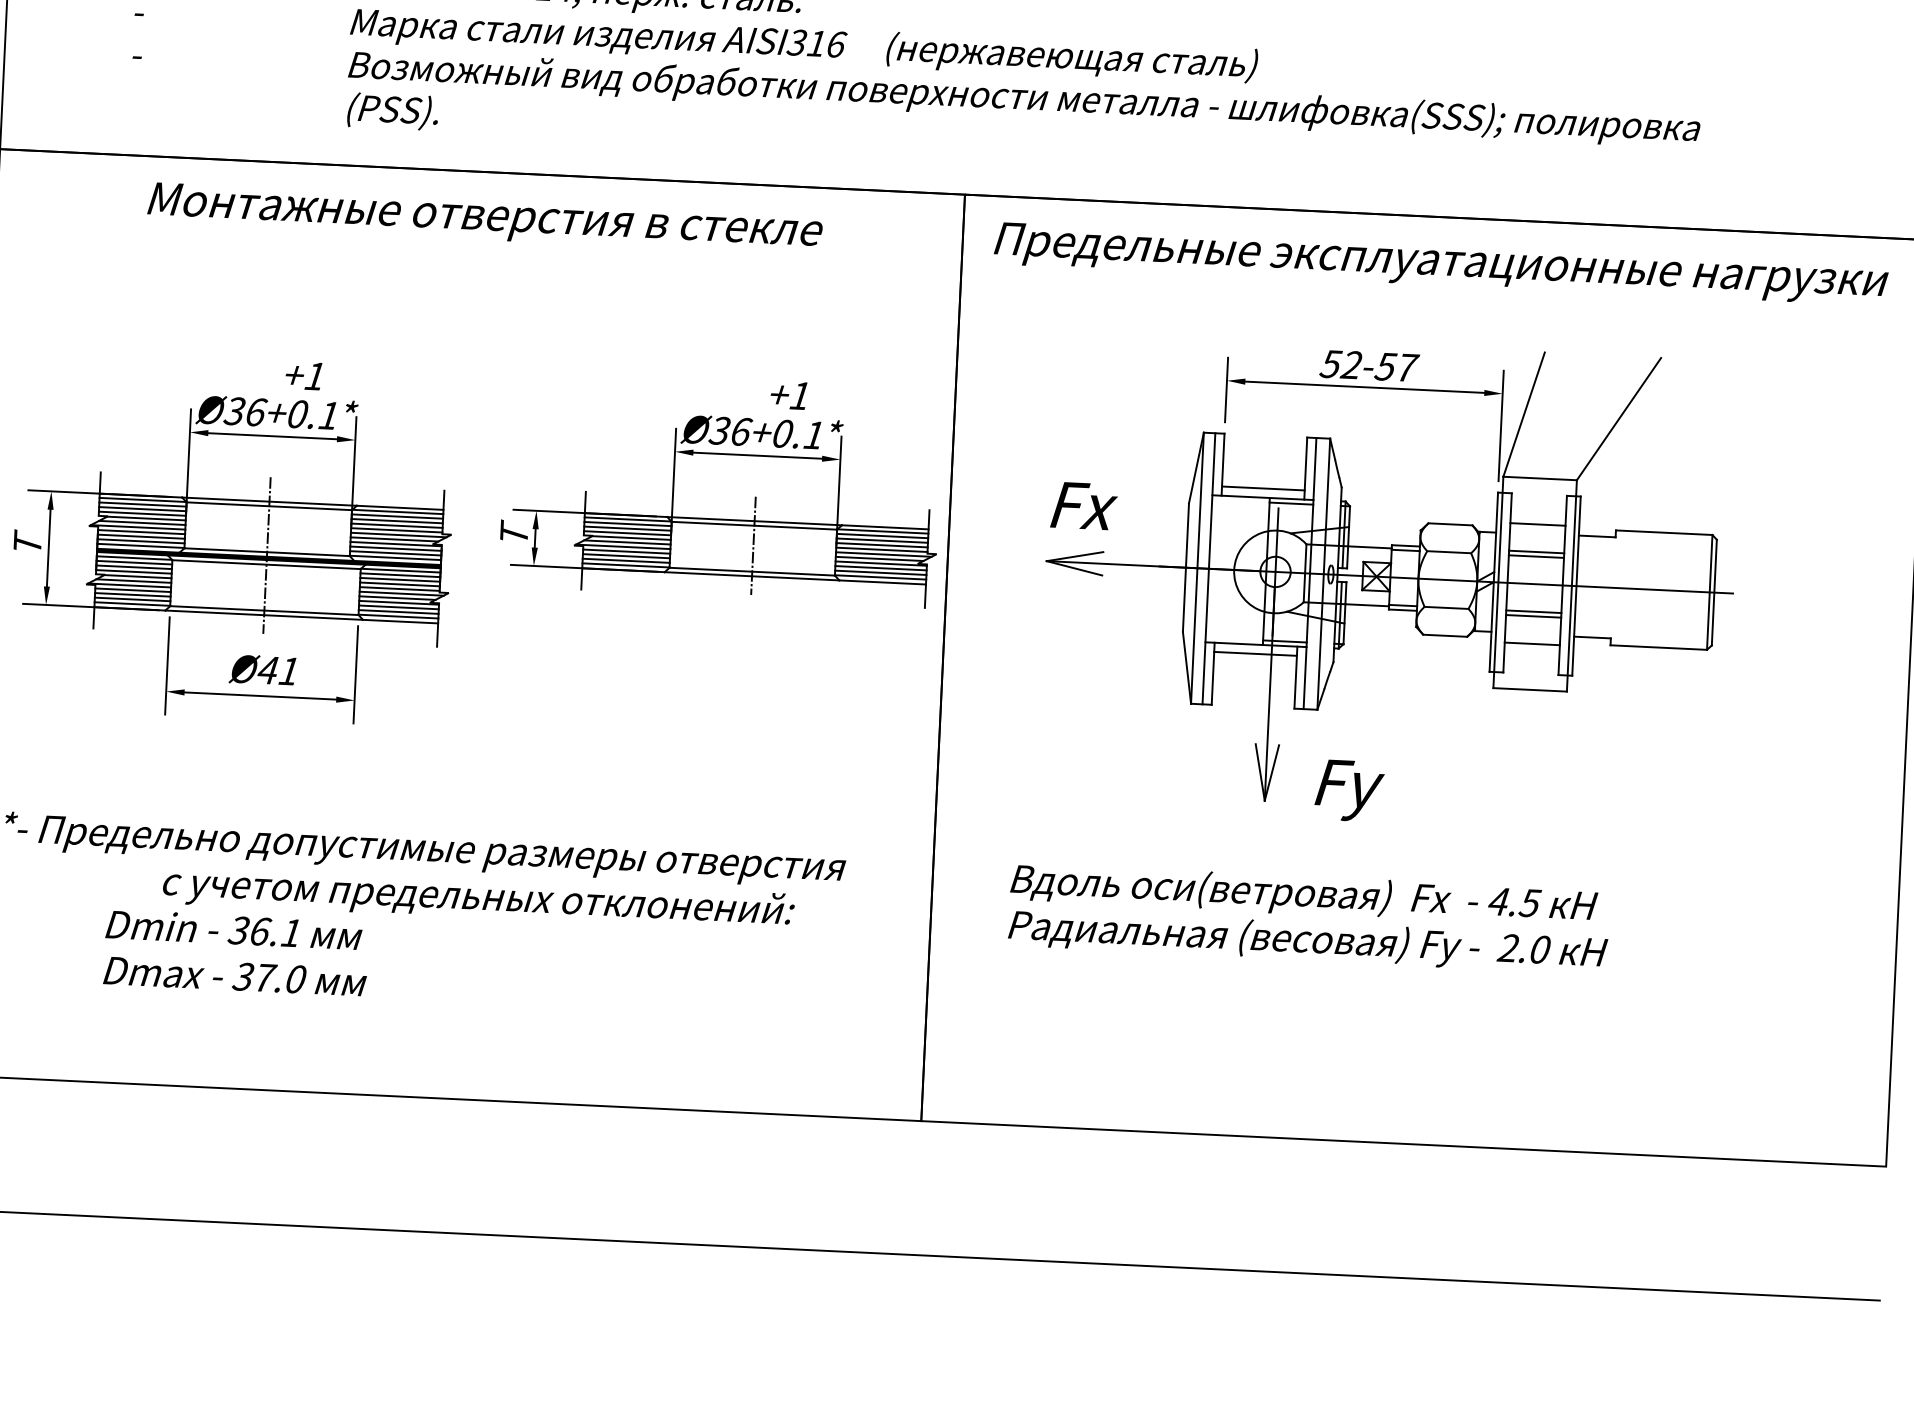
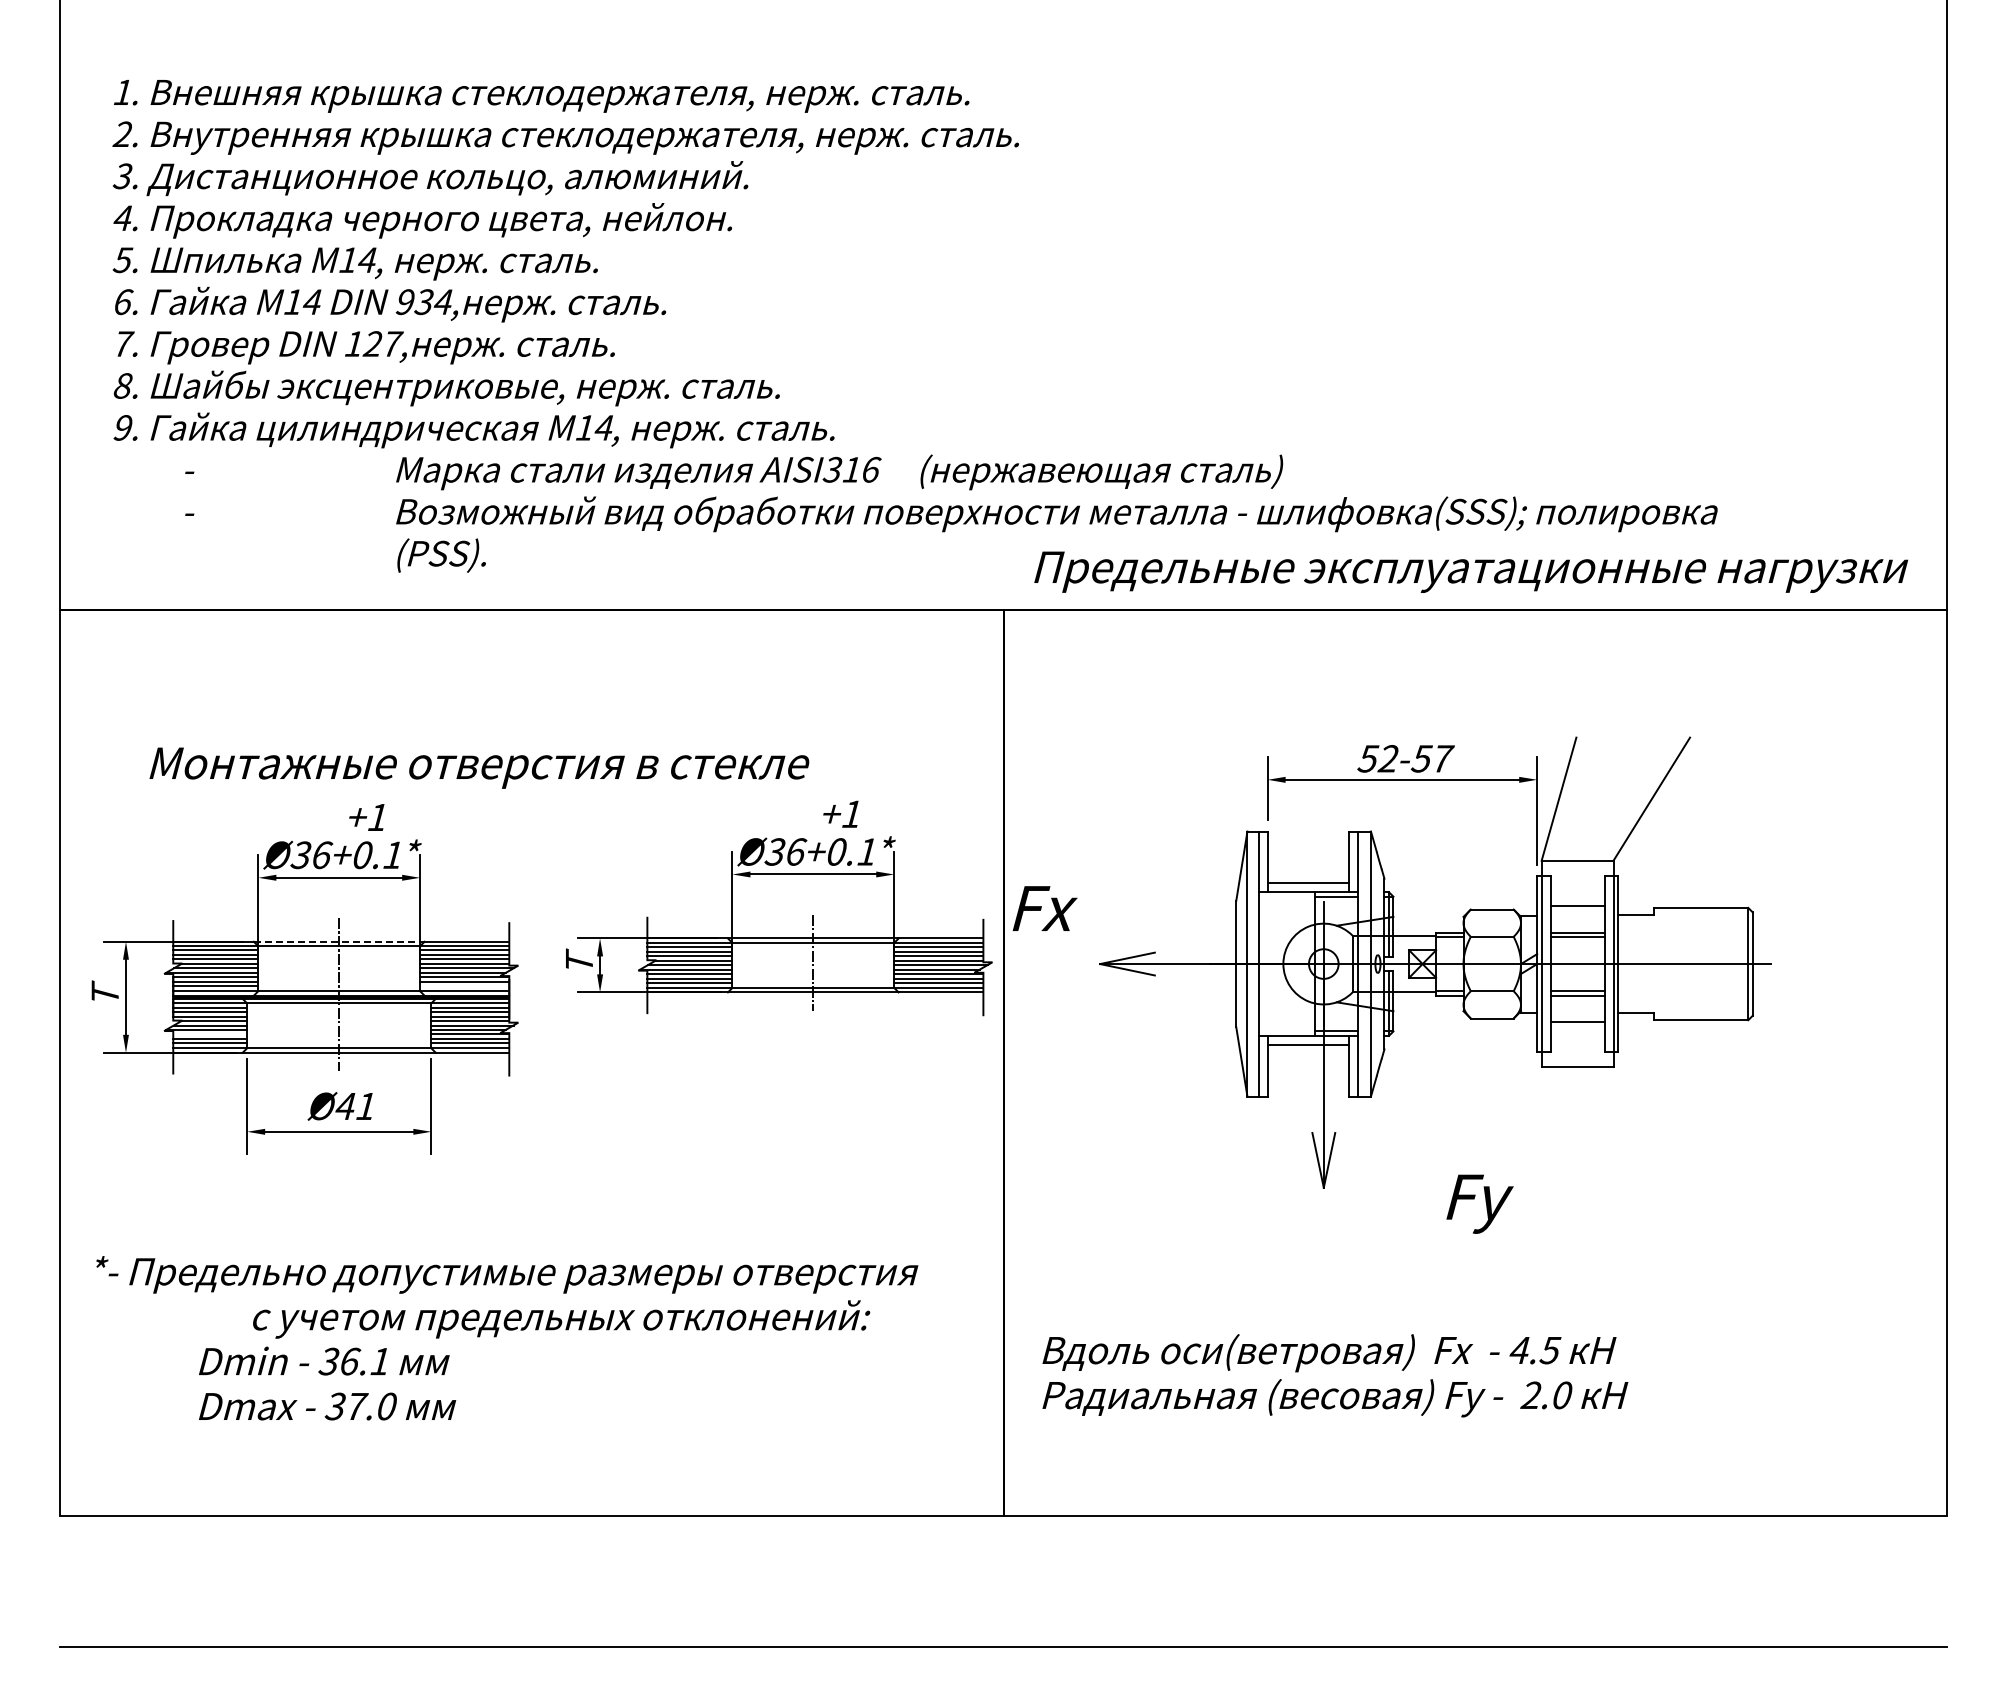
text: (485, 218) -> (479, 767), moved
text: (1441, 263) -> (1471, 571), moved
line: (269, 501) -> (339, 941), solid -> dashed
text: (1083, 505) -> (1044, 908), moved
line: (395, 553) -> (464, 986), removed
line: (133, 590) -> (210, 1034), removed
text: (1349, 790) -> (1479, 1203), moved
text: (1309, 918) -> (1335, 1375), moved

